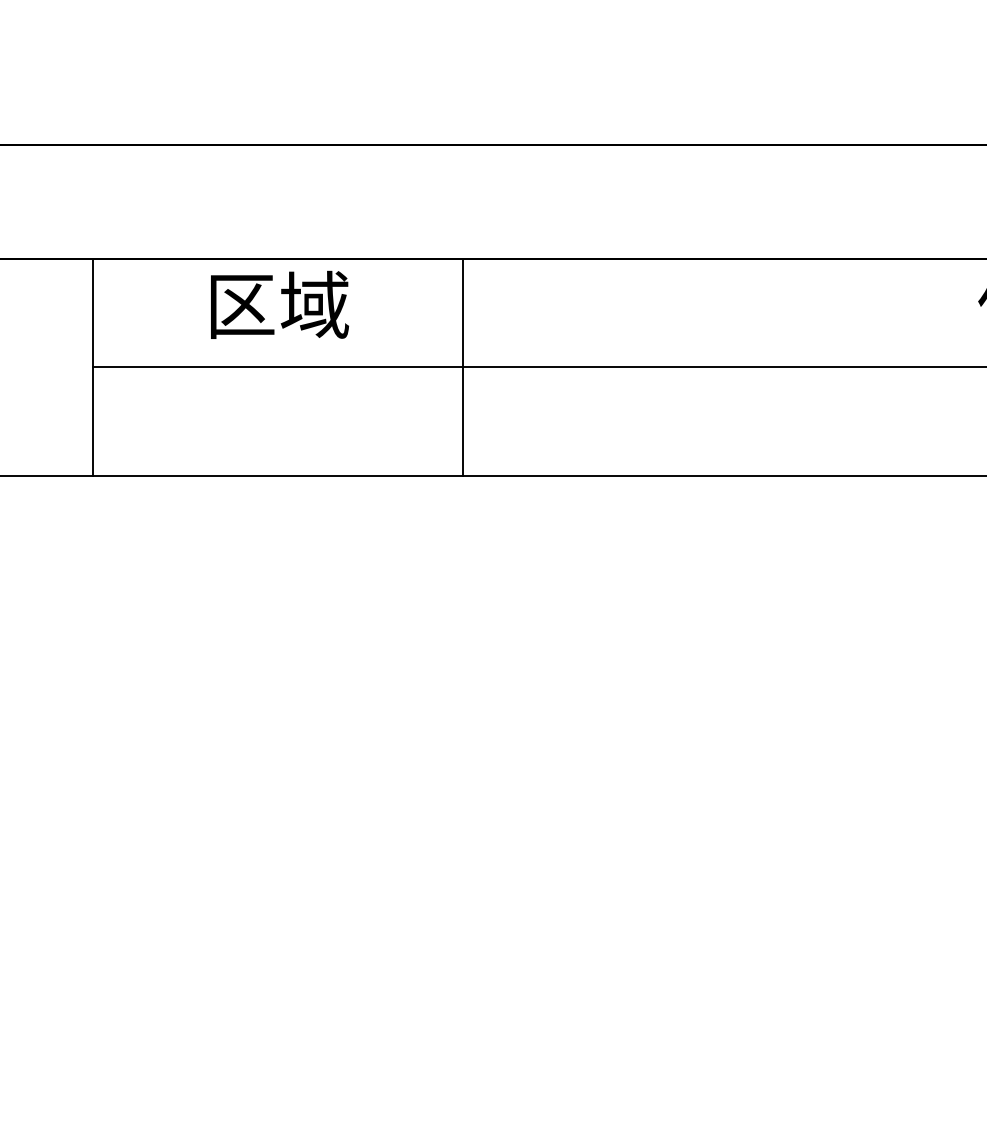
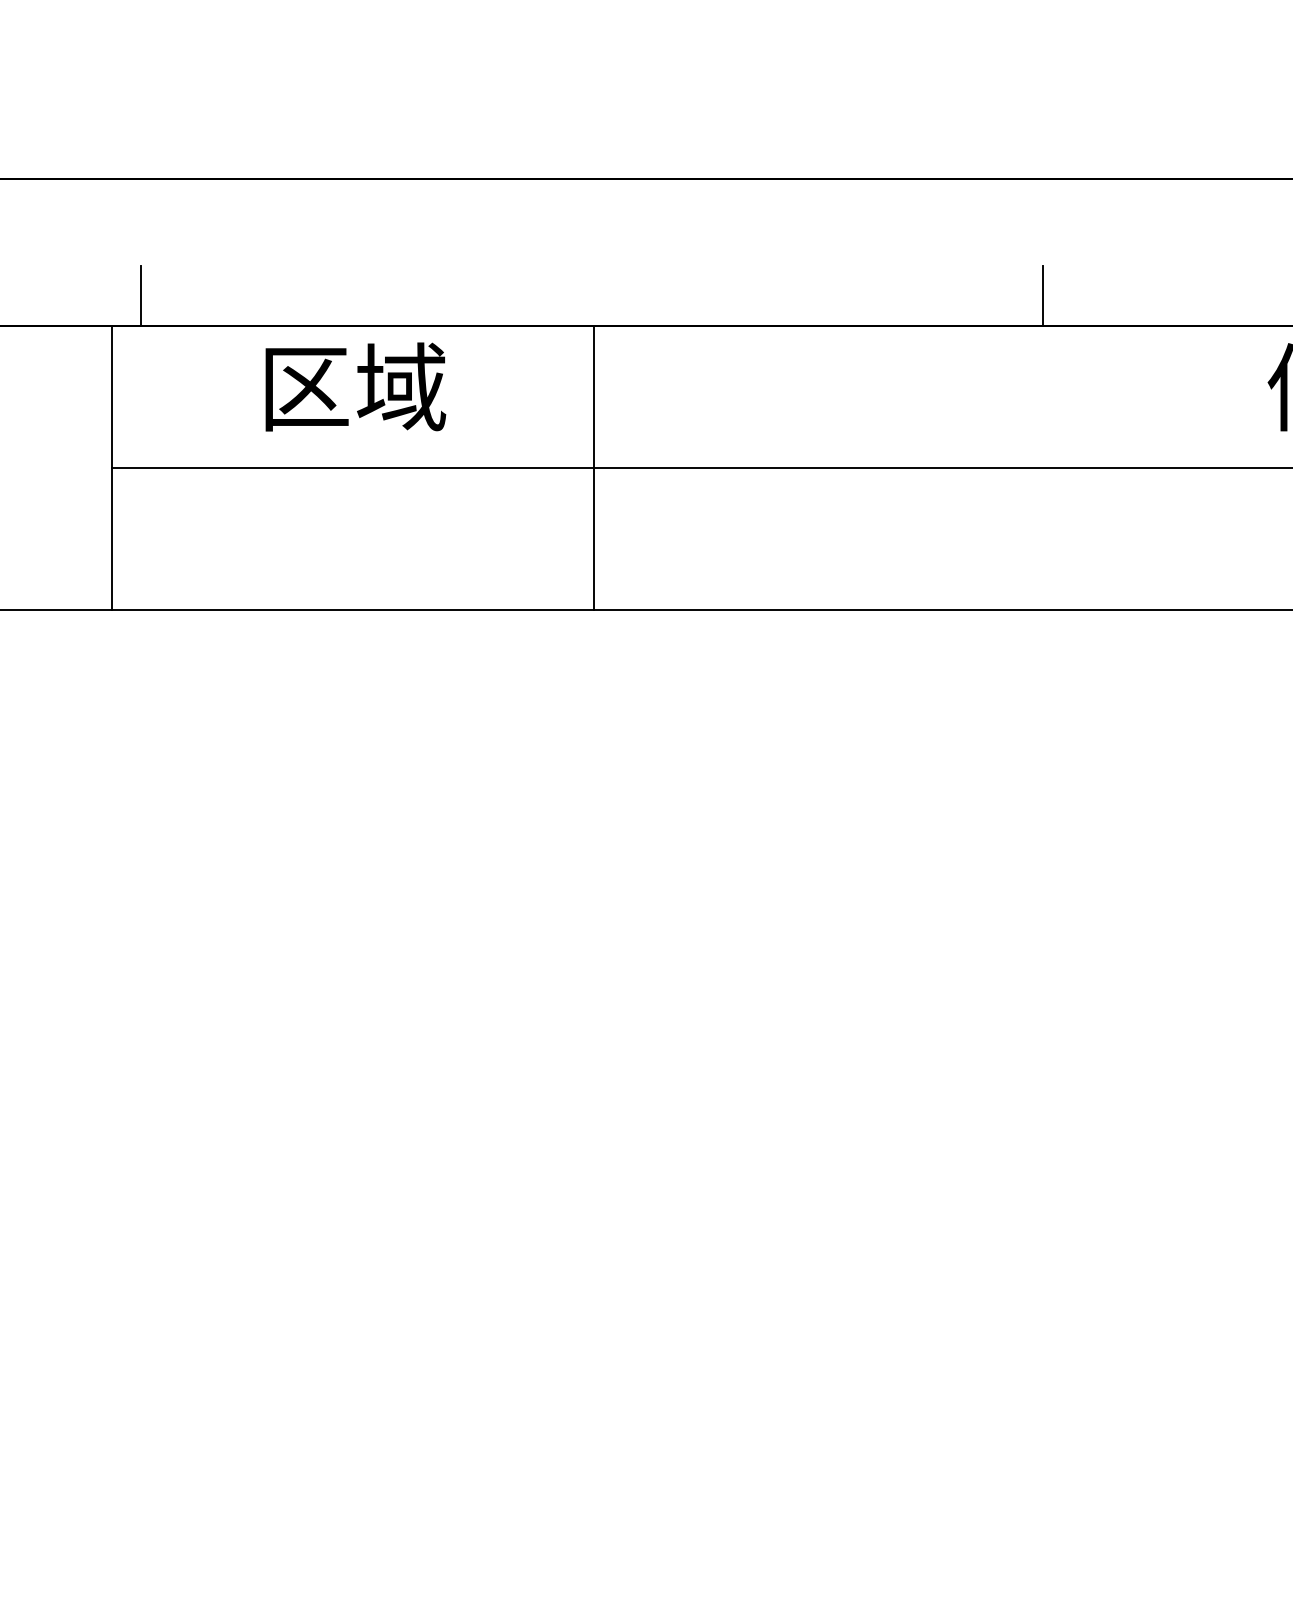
line: (115, 235) -> (140, 296), added
line: (805, 235) -> (1042, 296), added

